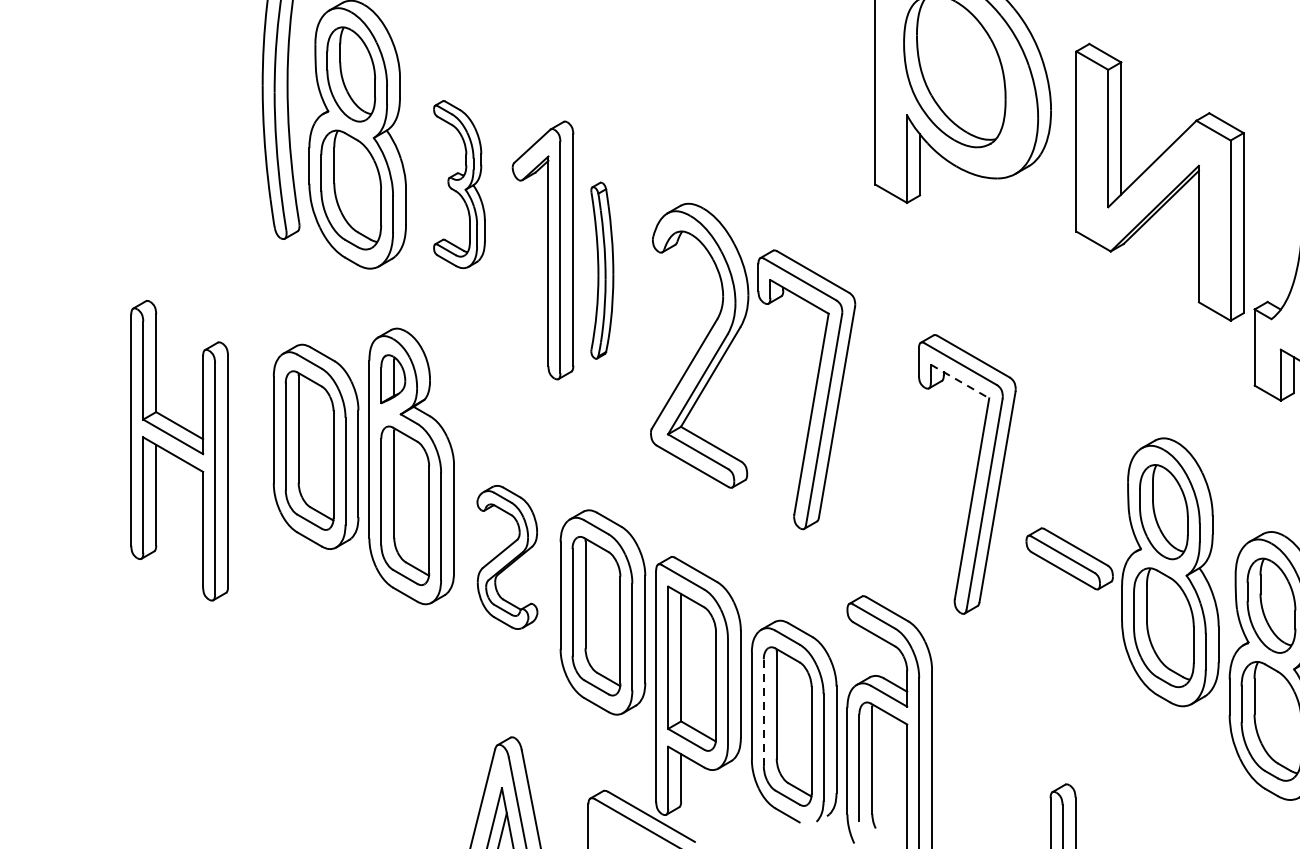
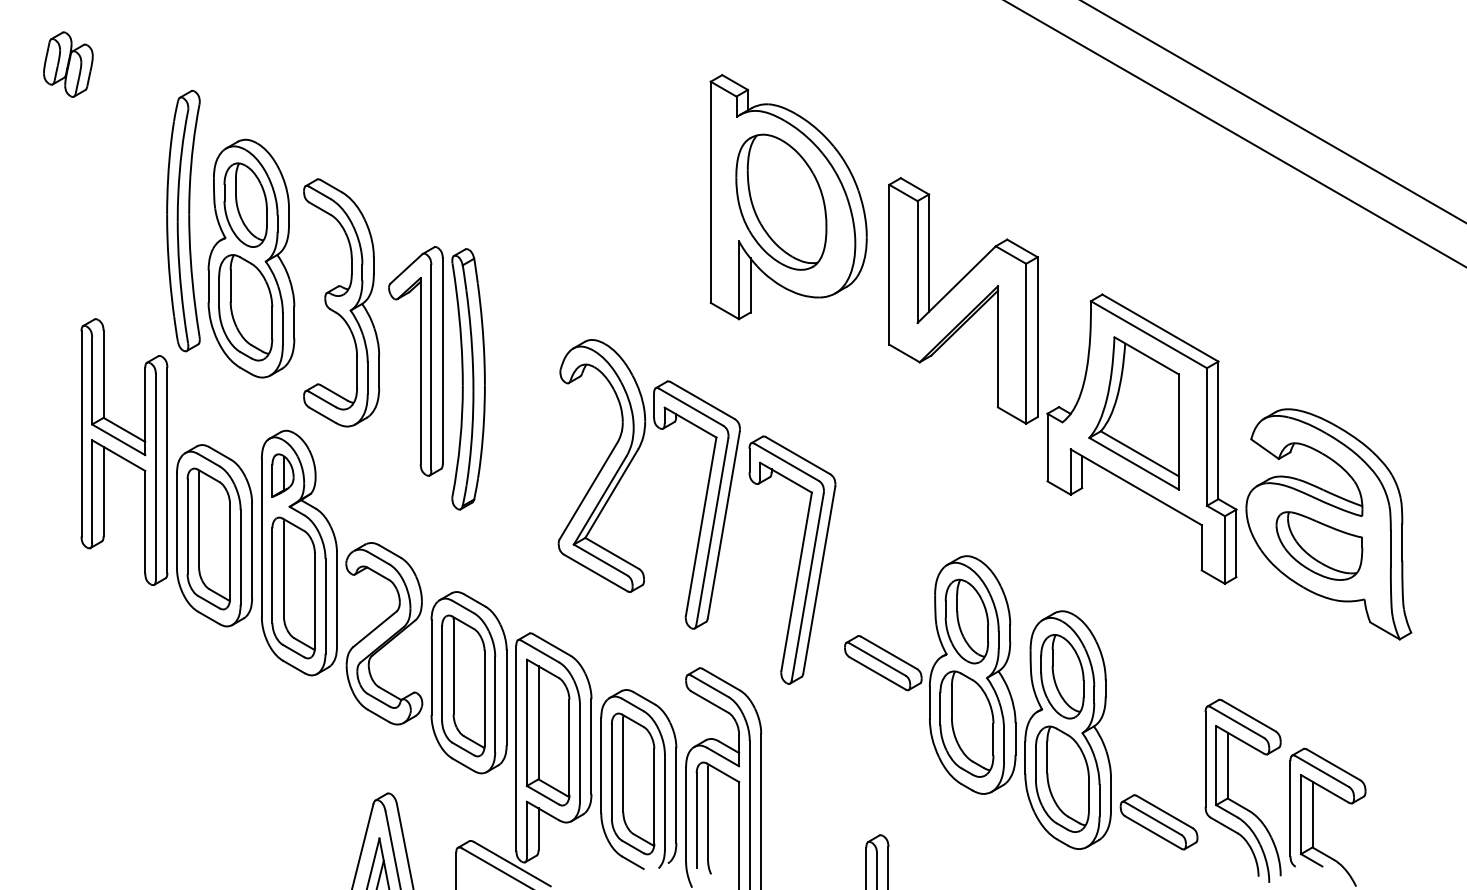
part: (459, 184) -> (341, 302), size x1.67
part: (602, 270) -> (468, 379), size x1.67
part: (727, 351) -> (626, 471), moved
line: (960, 381) -> (786, 477), dashed -> solid
part: (179, 450) -> (124, 451), moved
part: (507, 557) -> (384, 633), size x1.43
part: (1122, 571) -> (930, 674), moved
line: (763, 712) -> (611, 771), dashed -> solid

